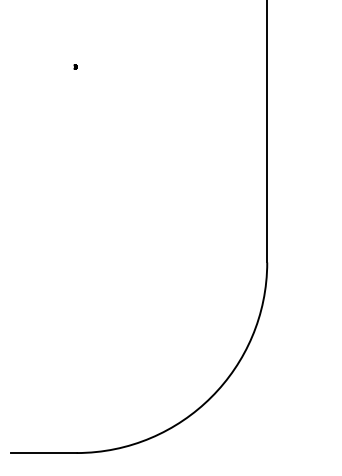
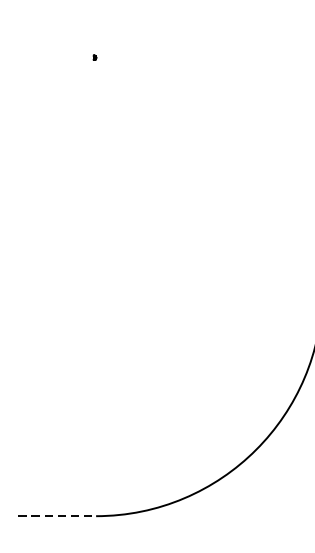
line: (43, 453) -> (56, 516), solid -> dashed

